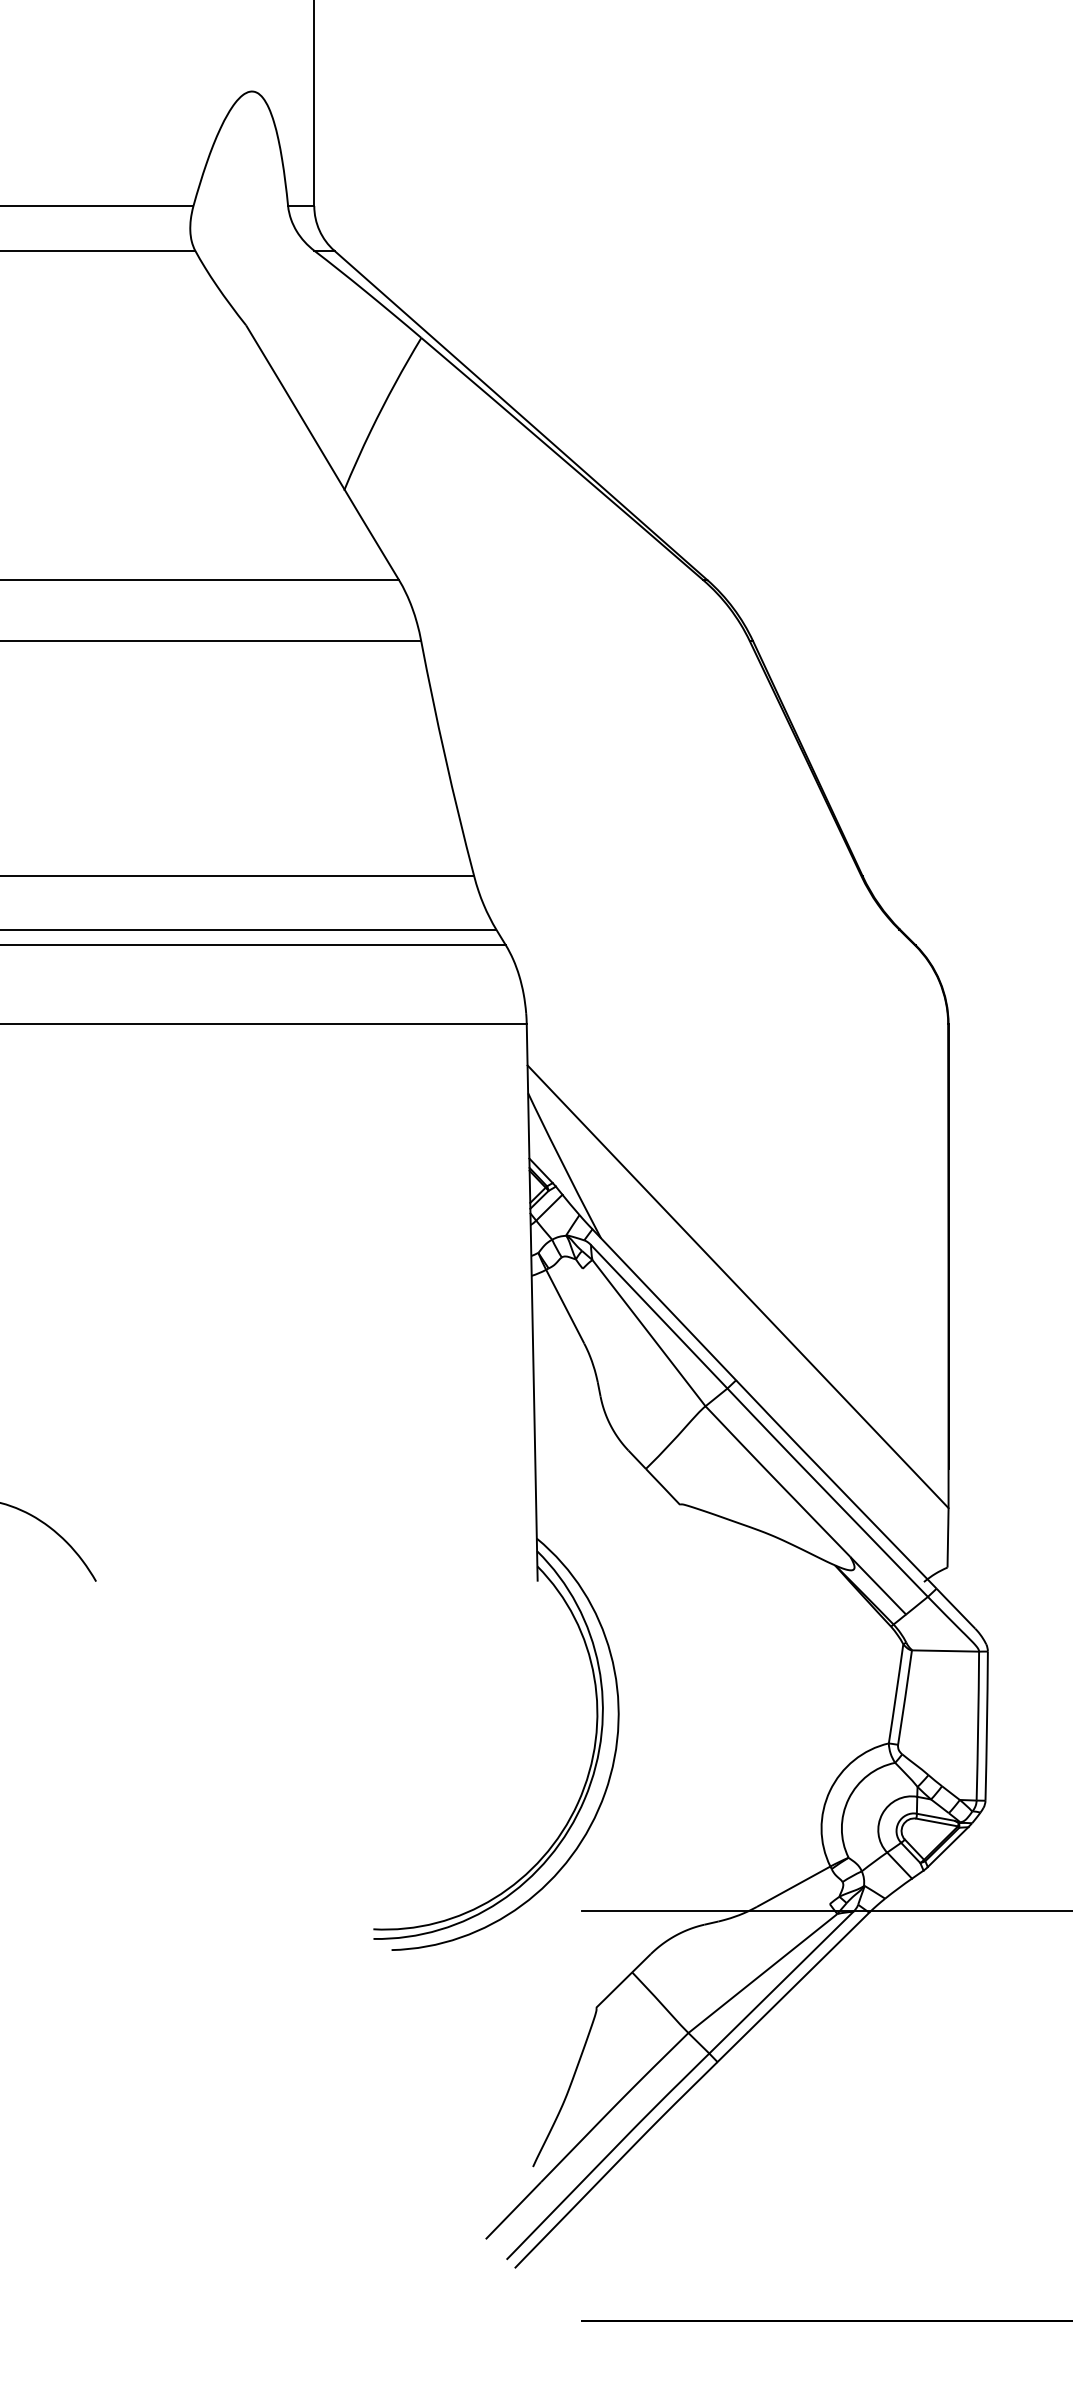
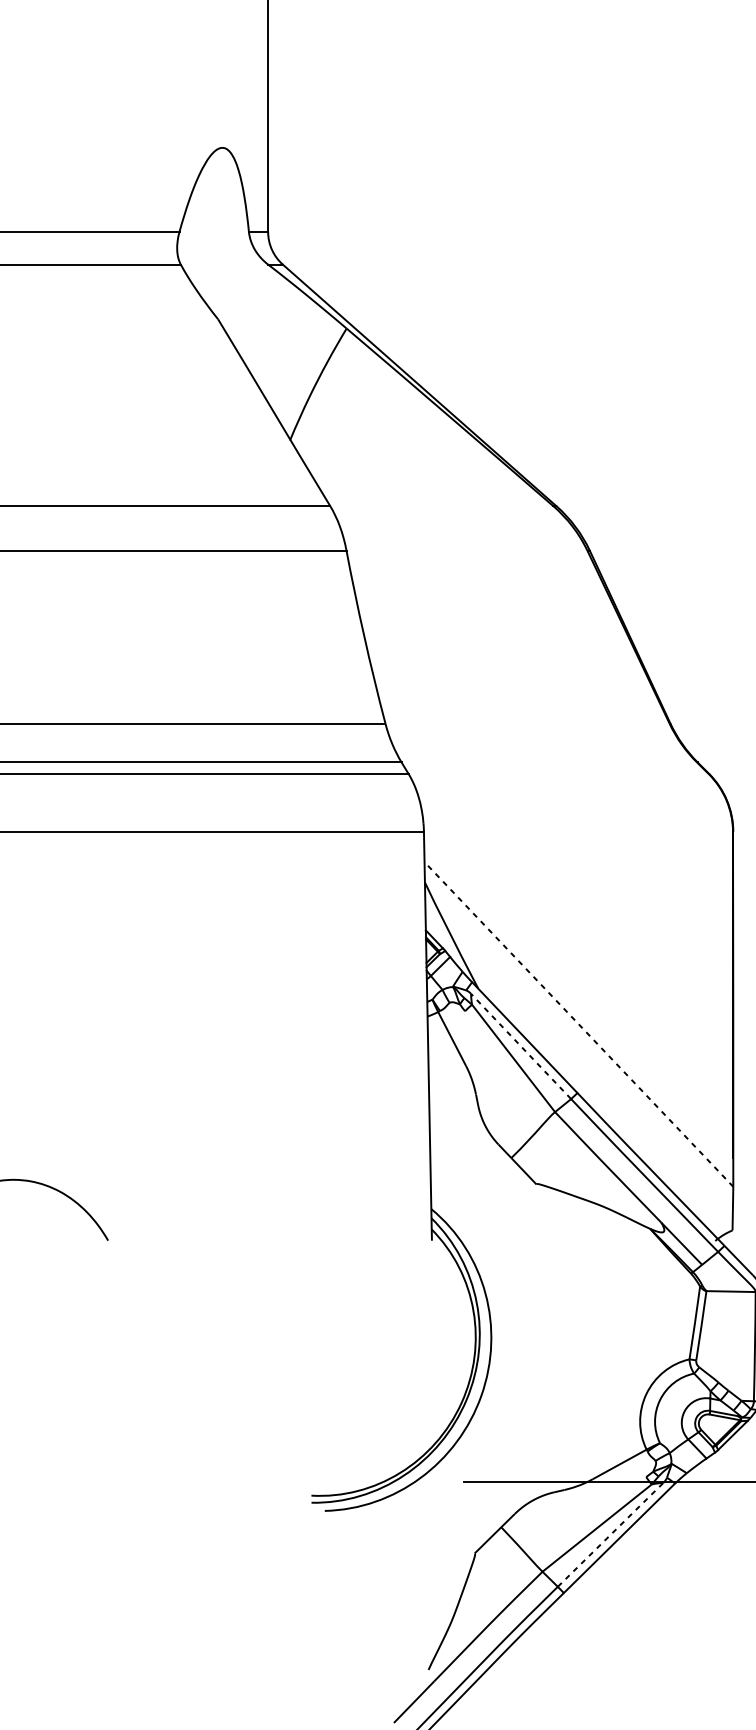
line: (737, 1286) -> (578, 1024), solid -> dashed
line: (659, 1316) -> (521, 1046), solid -> dashed
line: (781, 1982) -> (610, 1534), solid -> dashed

